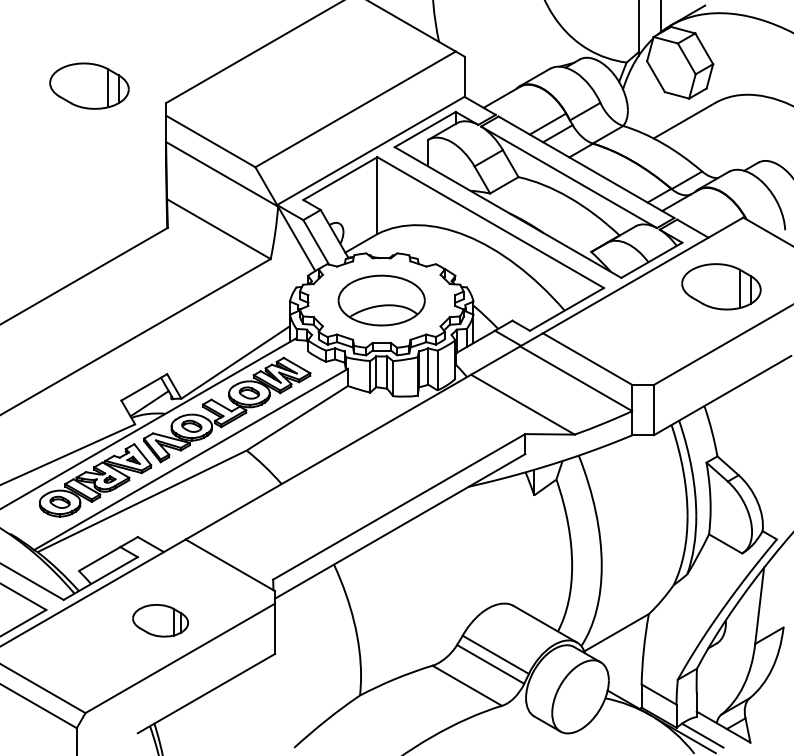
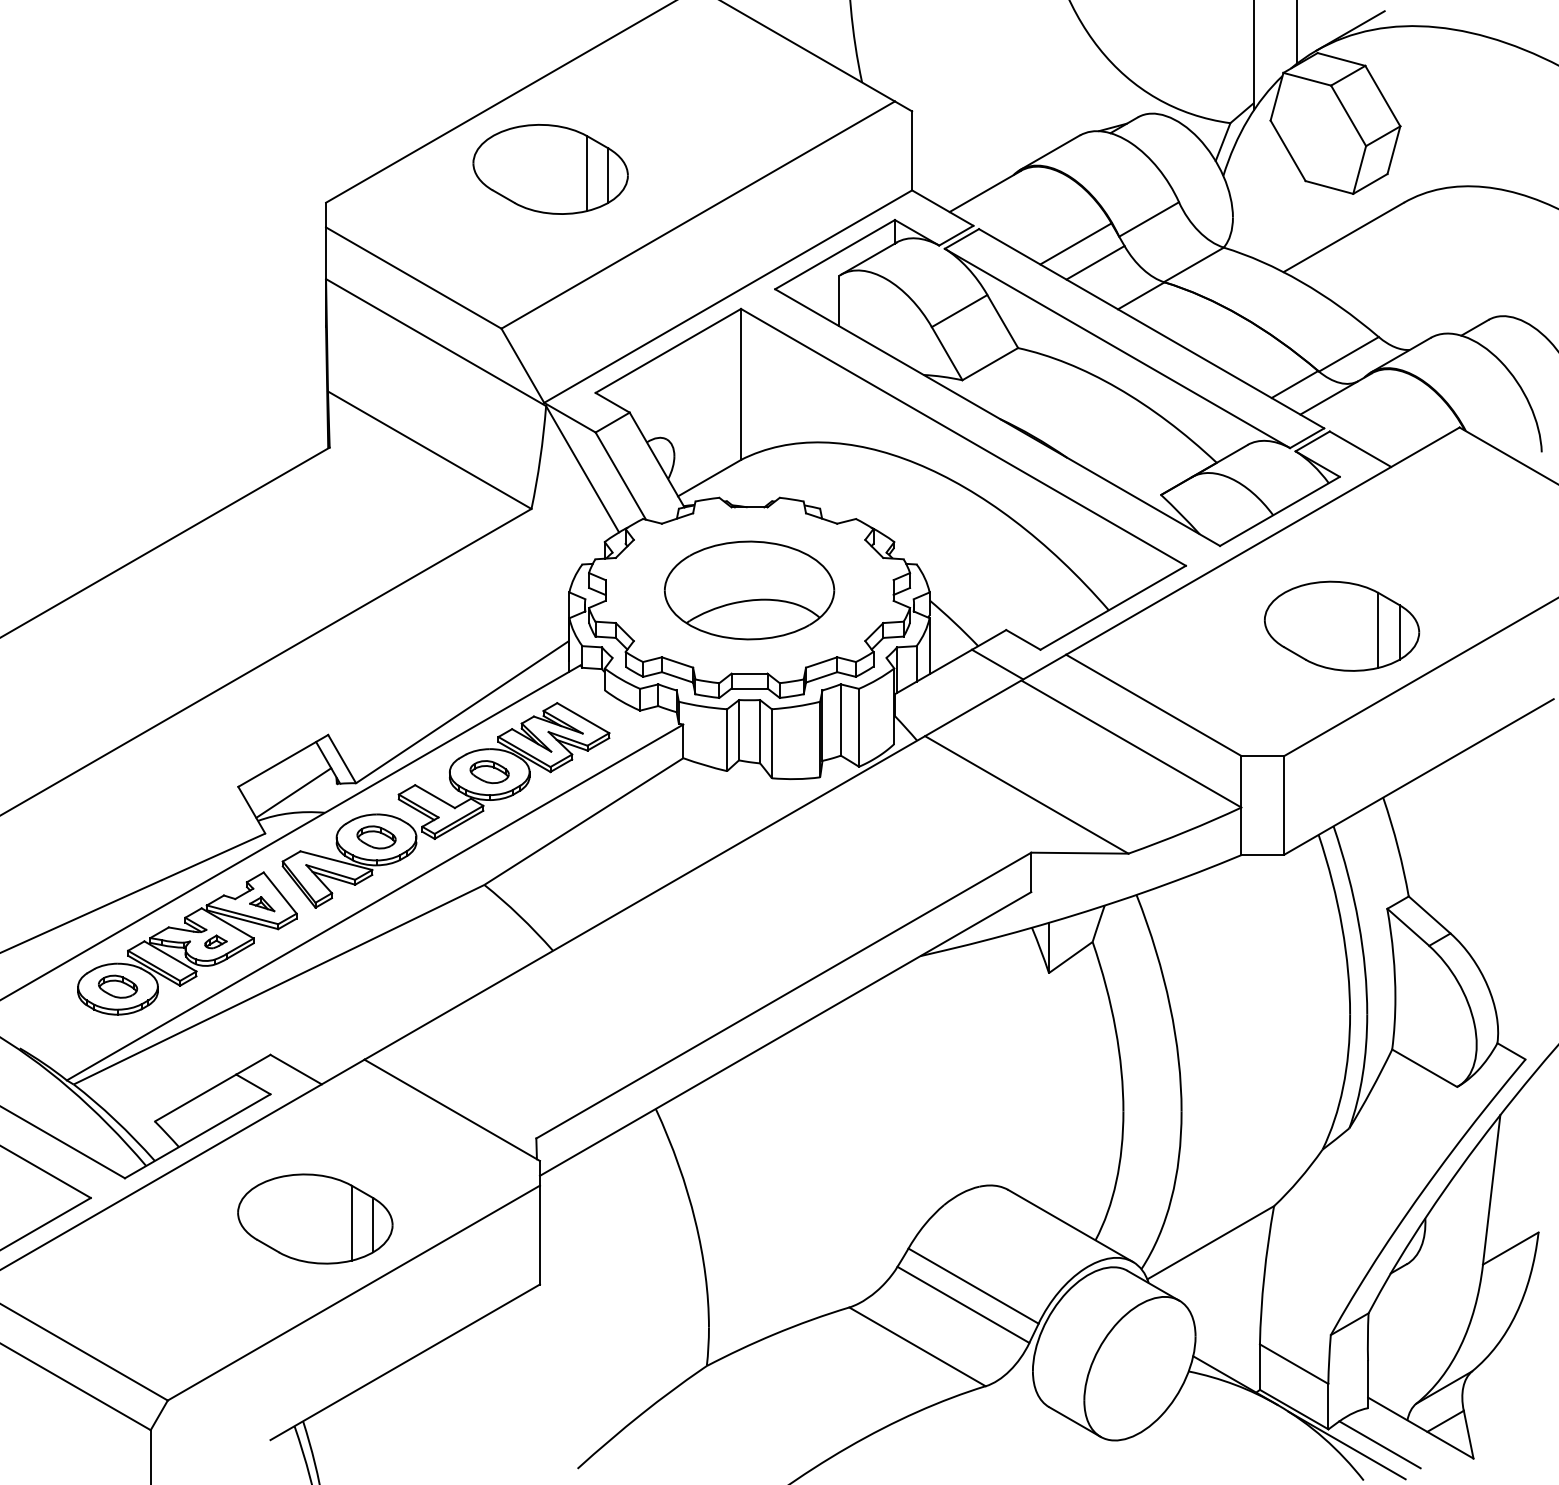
part: (89, 85) -> (550, 168), moved
part: (721, 286) -> (1342, 625), moved
part: (160, 620) -> (315, 1218), size x1.43

